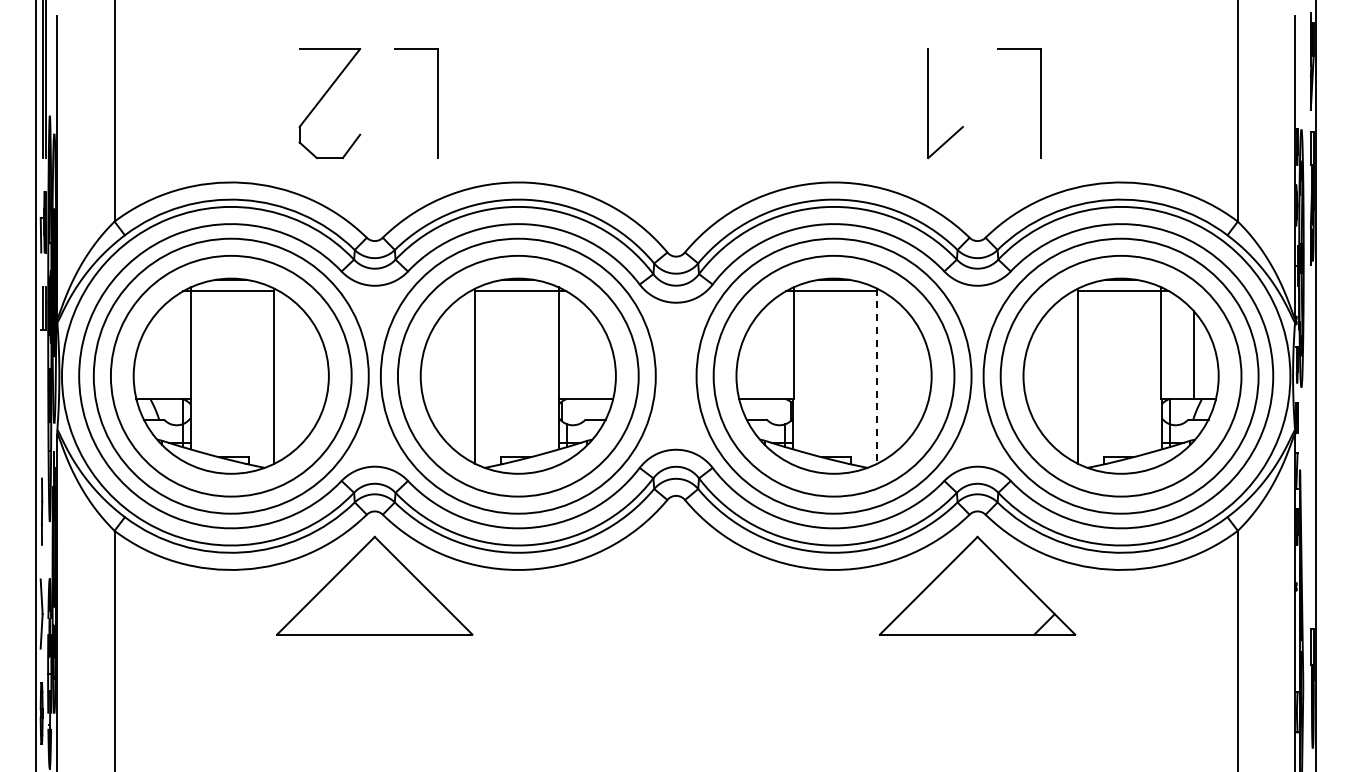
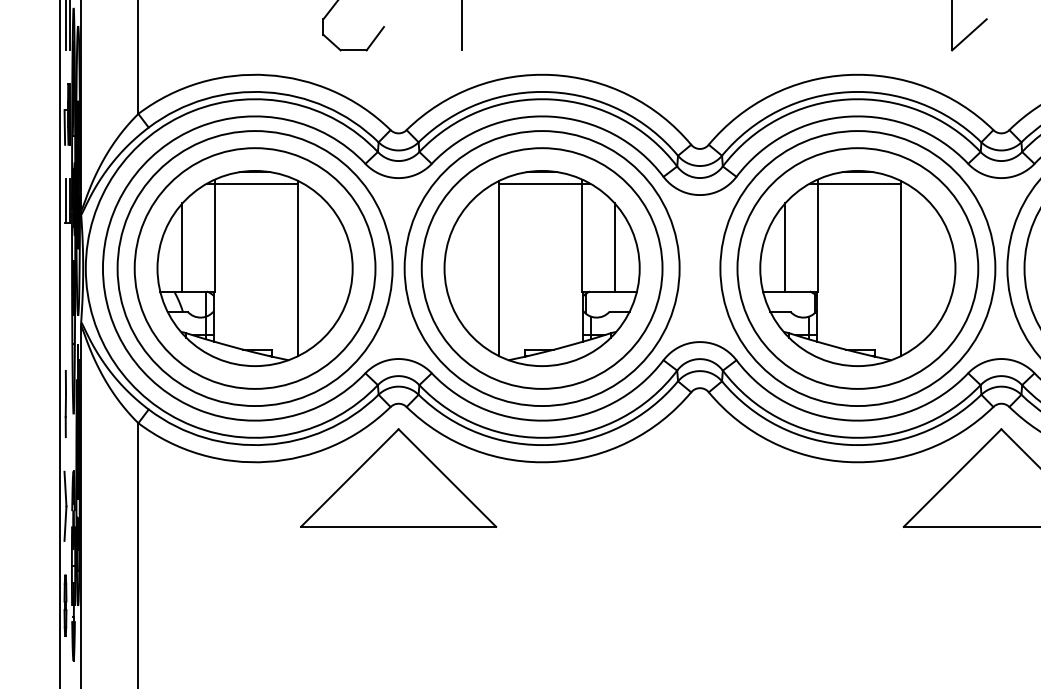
line: (158, 355) -> (182, 247), added
line: (591, 355) -> (615, 247), added
line: (761, 355) -> (785, 247), added
line: (877, 376) -> (901, 268), dashed -> solid

